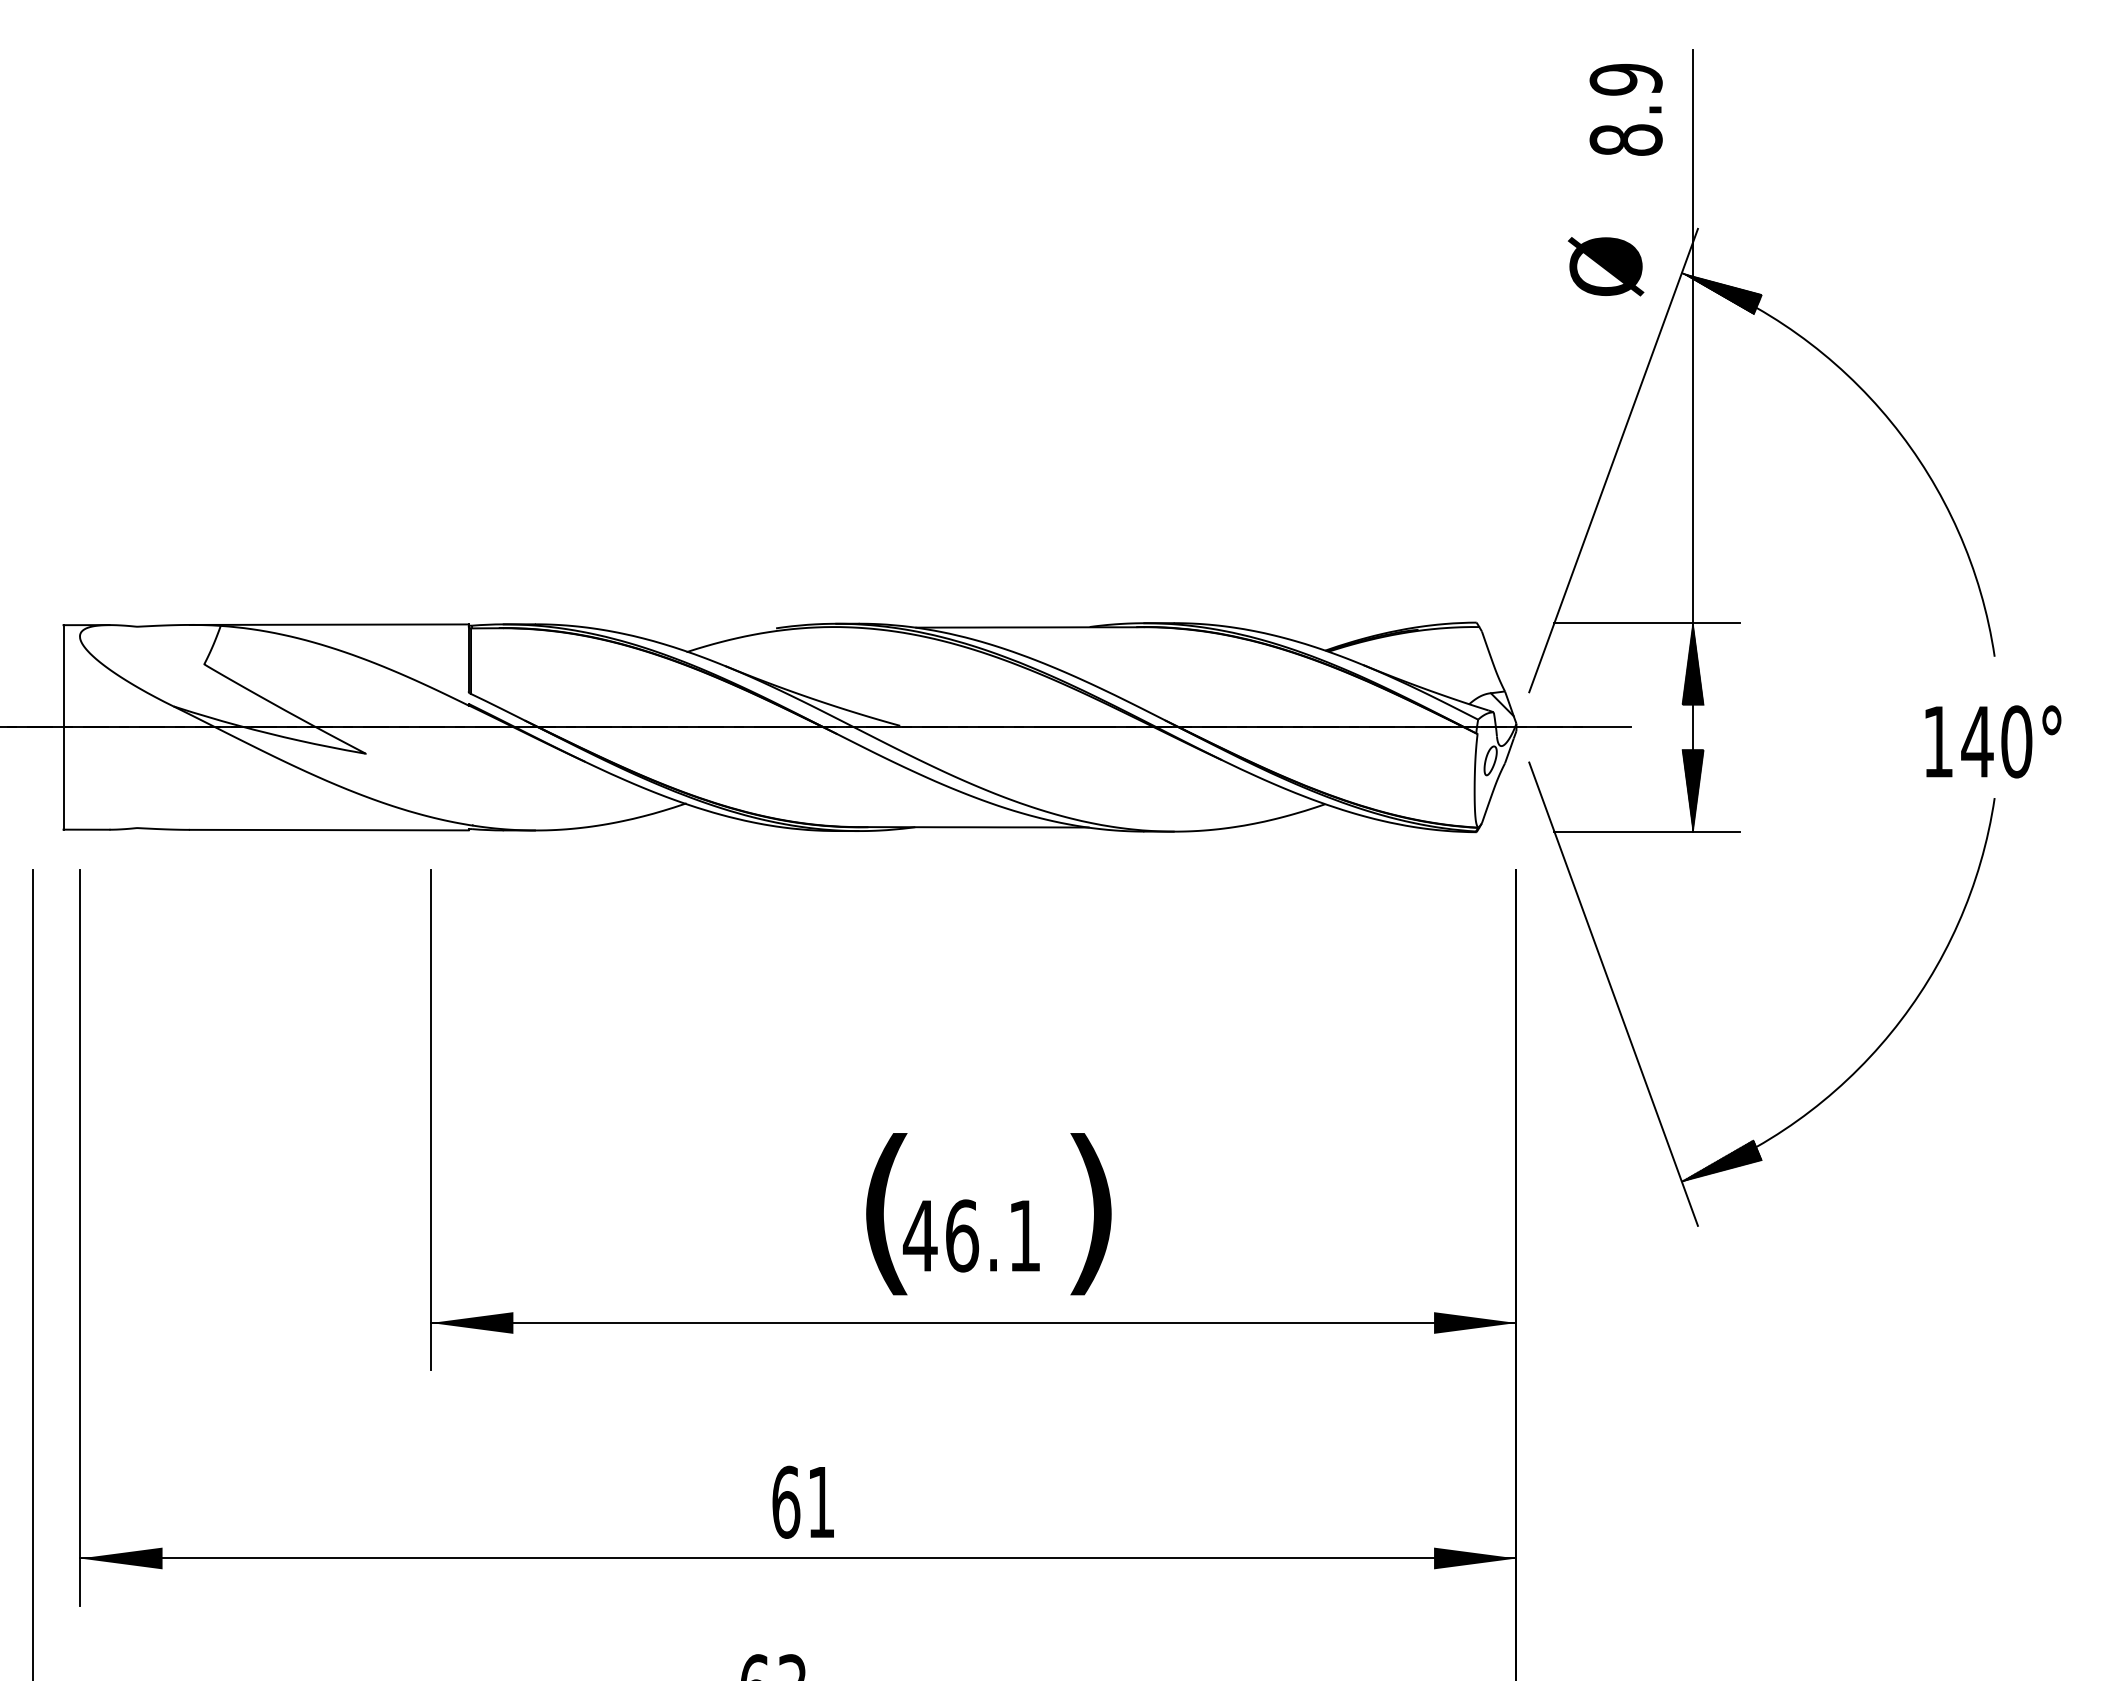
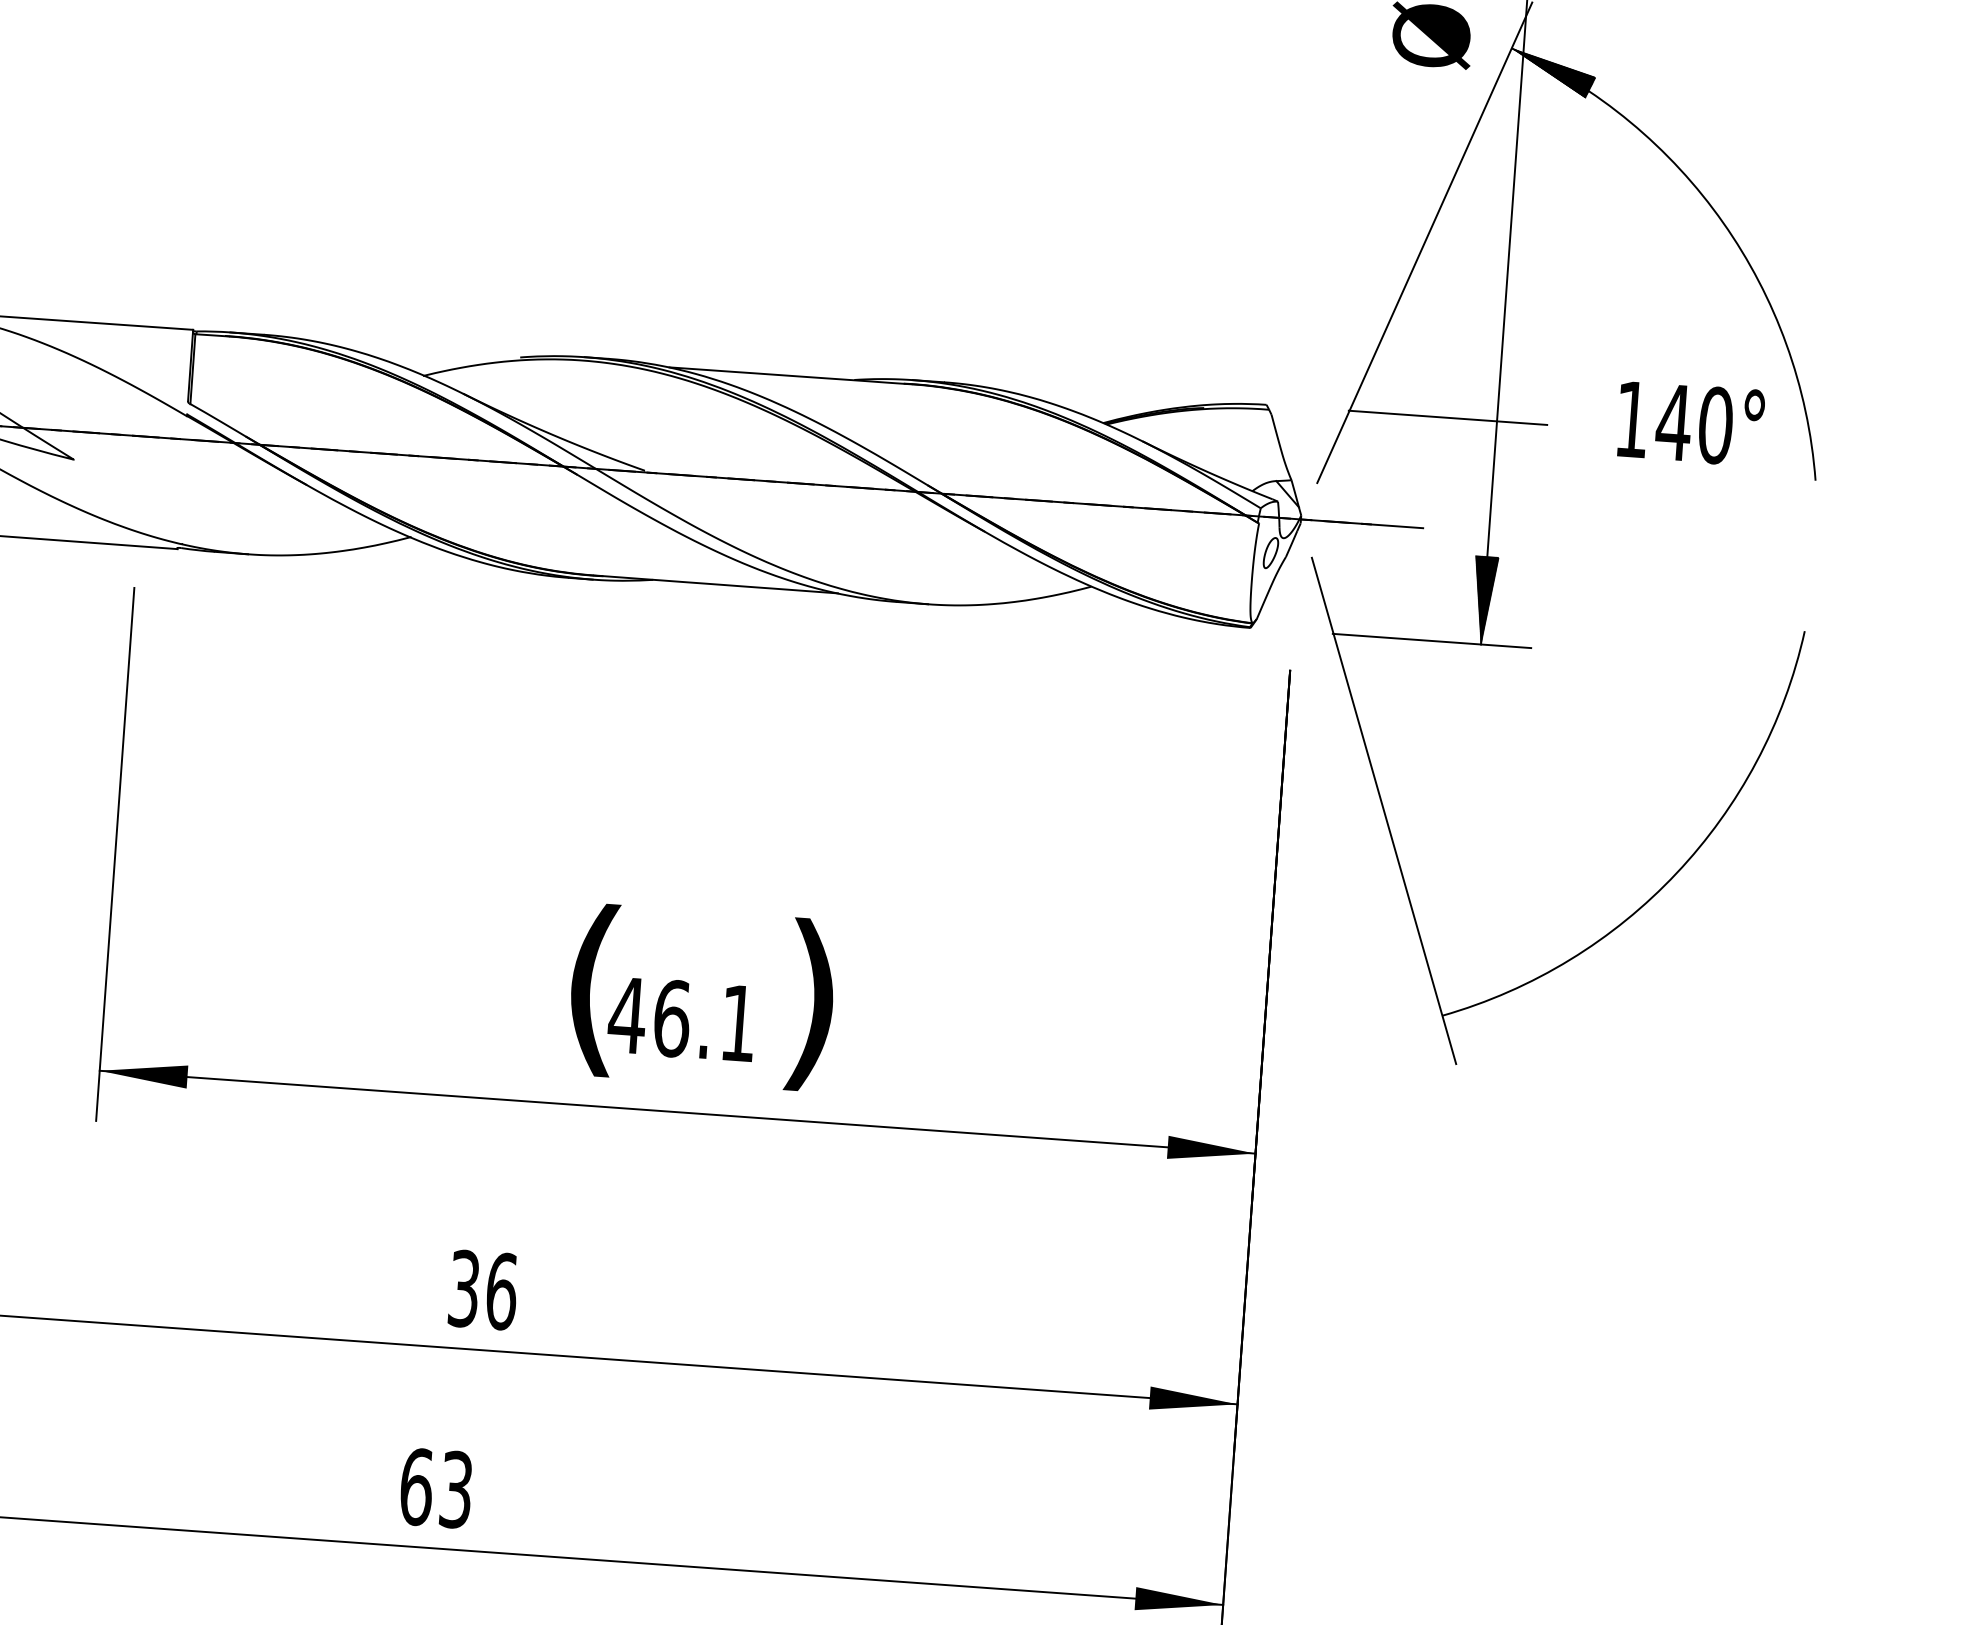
hatch: (1692, 663) -> (1493, 464), removed
text: (1993, 741) -> (1691, 423), moved
hatch: (1722, 1160) -> (1487, 996), removed
text: (803, 1501) -> (482, 1289), 61 -> 36

